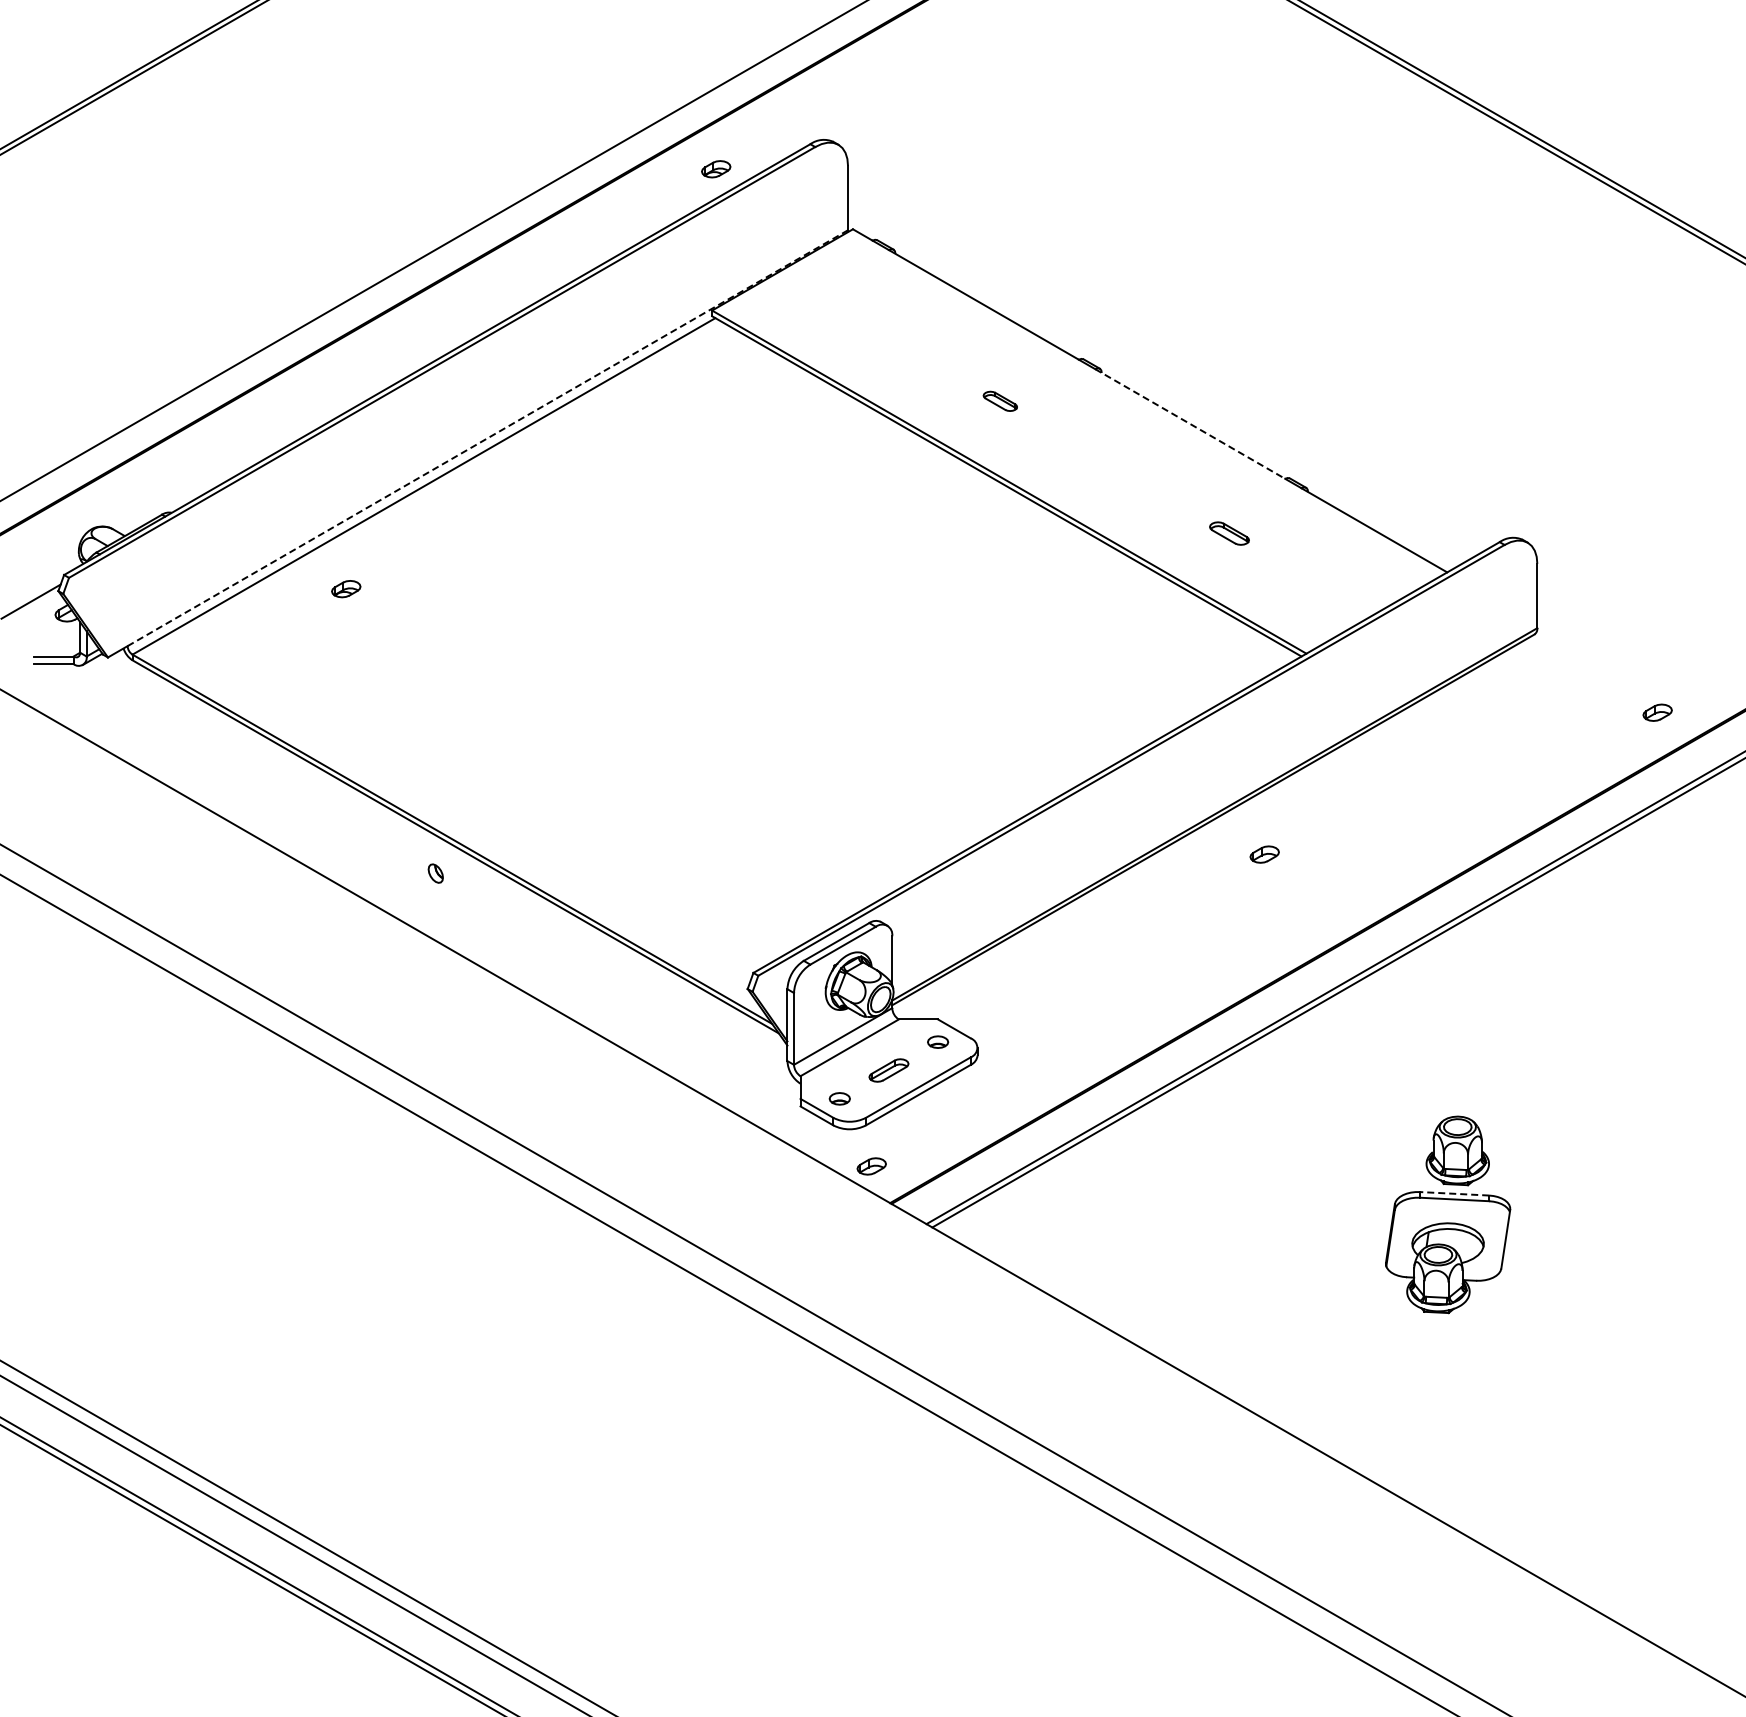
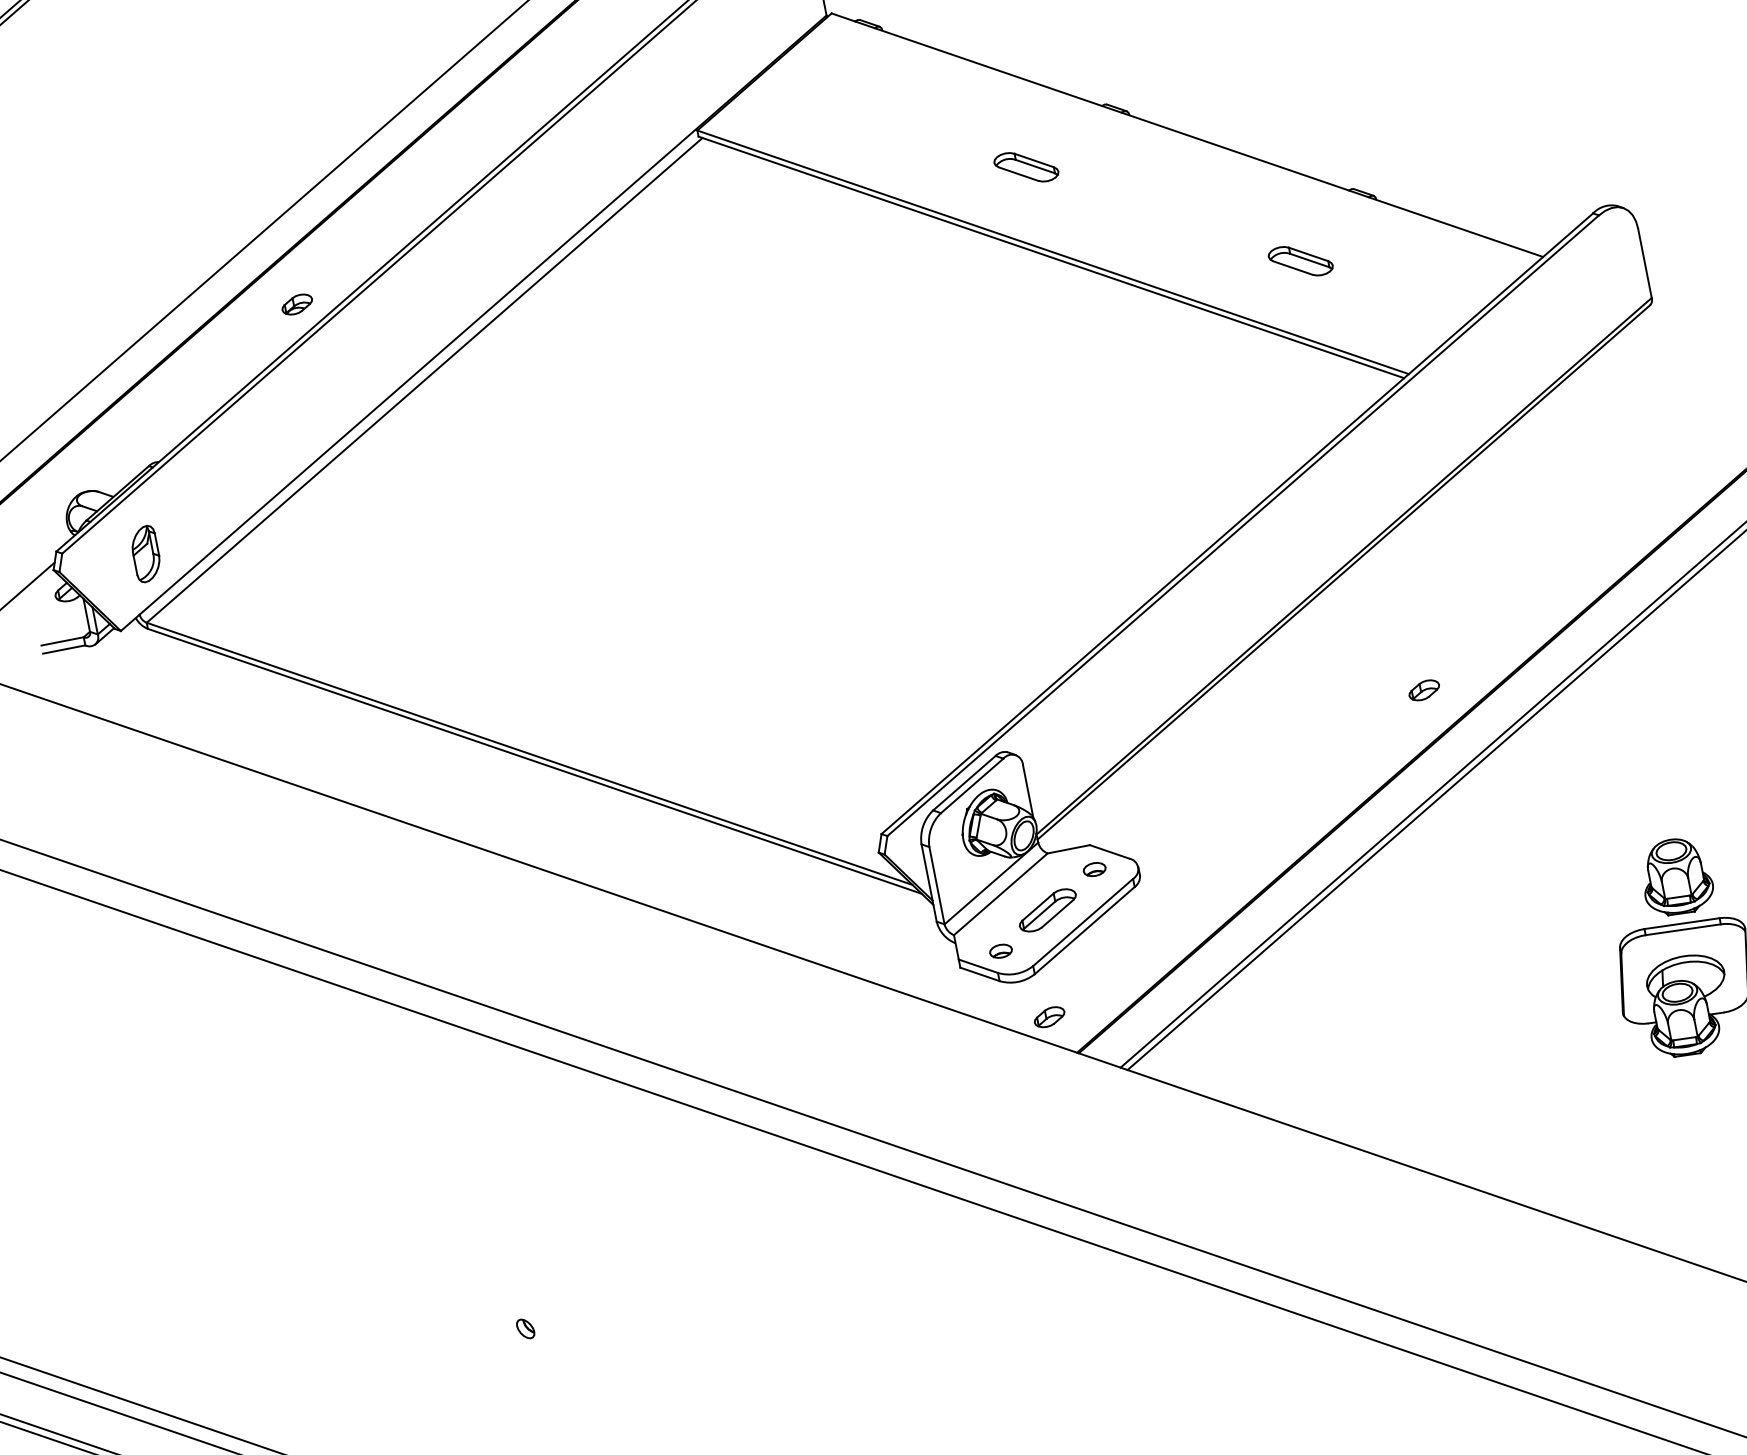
part: (1000, 401) -> (1026, 167), size x1.67
line: (1190, 424) -> (1235, 152), dashed -> solid
line: (487, 438) -> (482, 315), dashed -> solid
part: (1229, 533) -> (1300, 261), size x1.43
part: (346, 589) -> (297, 304), moved
part: (143, 592) -> (145, 553), added
part: (1264, 854) -> (1424, 690), moved
part: (435, 873) -> (525, 1328), moved
part: (888, 1070) -> (1047, 910), size x1.43
line: (1454, 1193) -> (1681, 923), dashed -> solid

